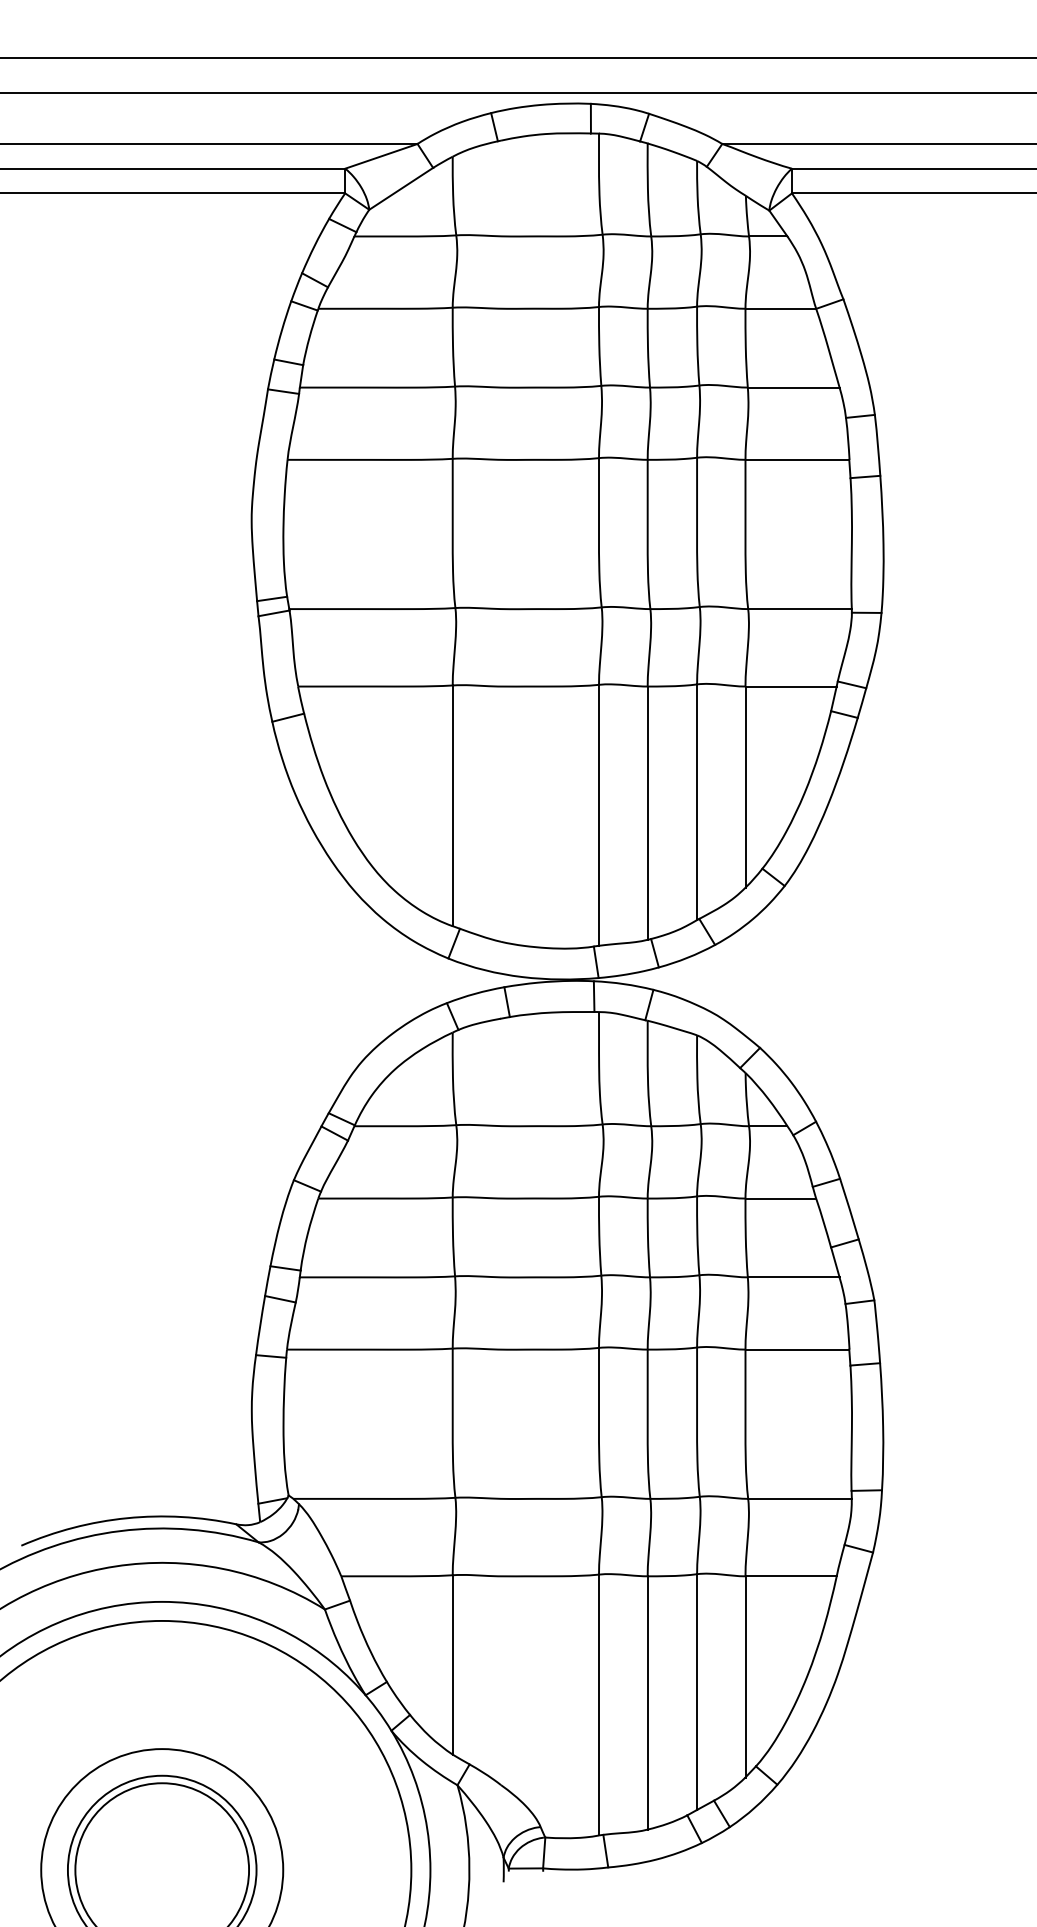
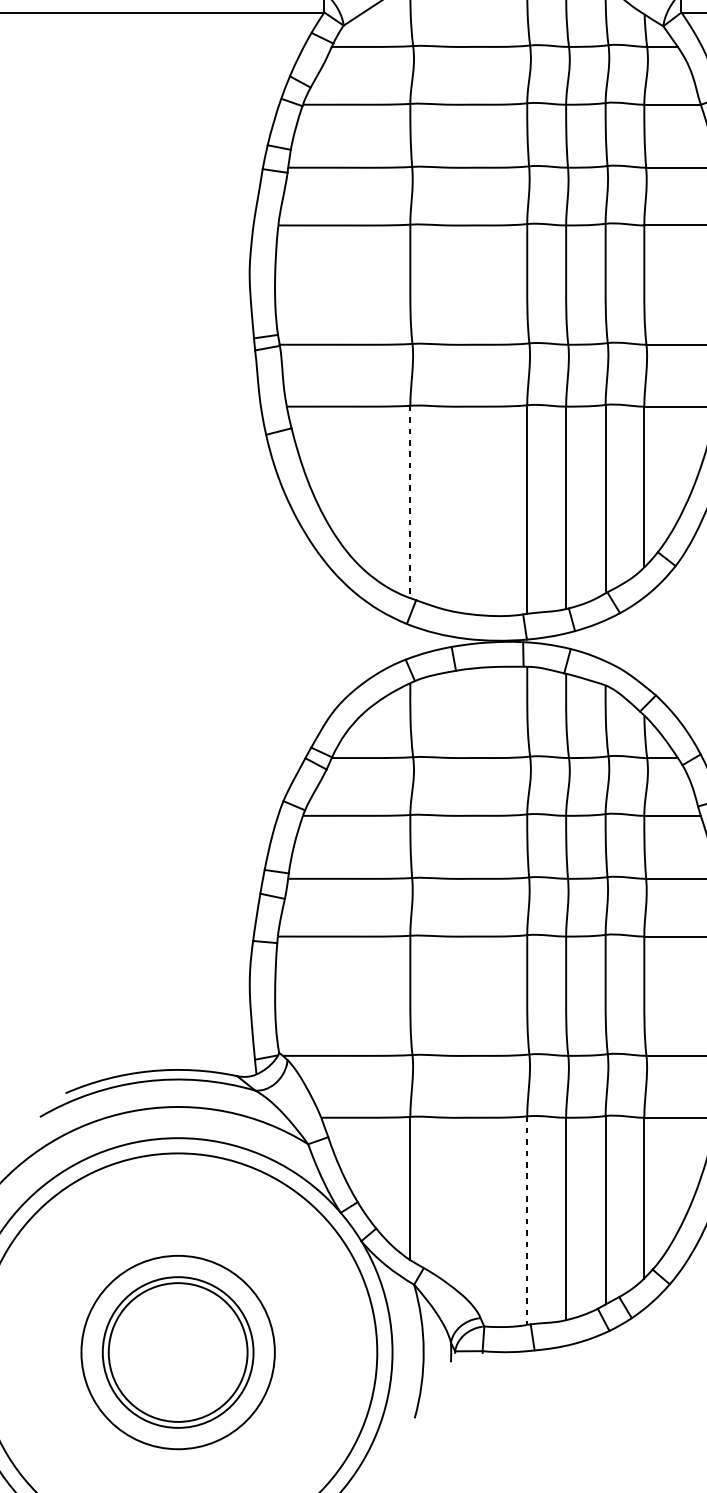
line: (452, 806) -> (410, 502), solid -> dashed
line: (599, 1705) -> (527, 1220), solid -> dashed

